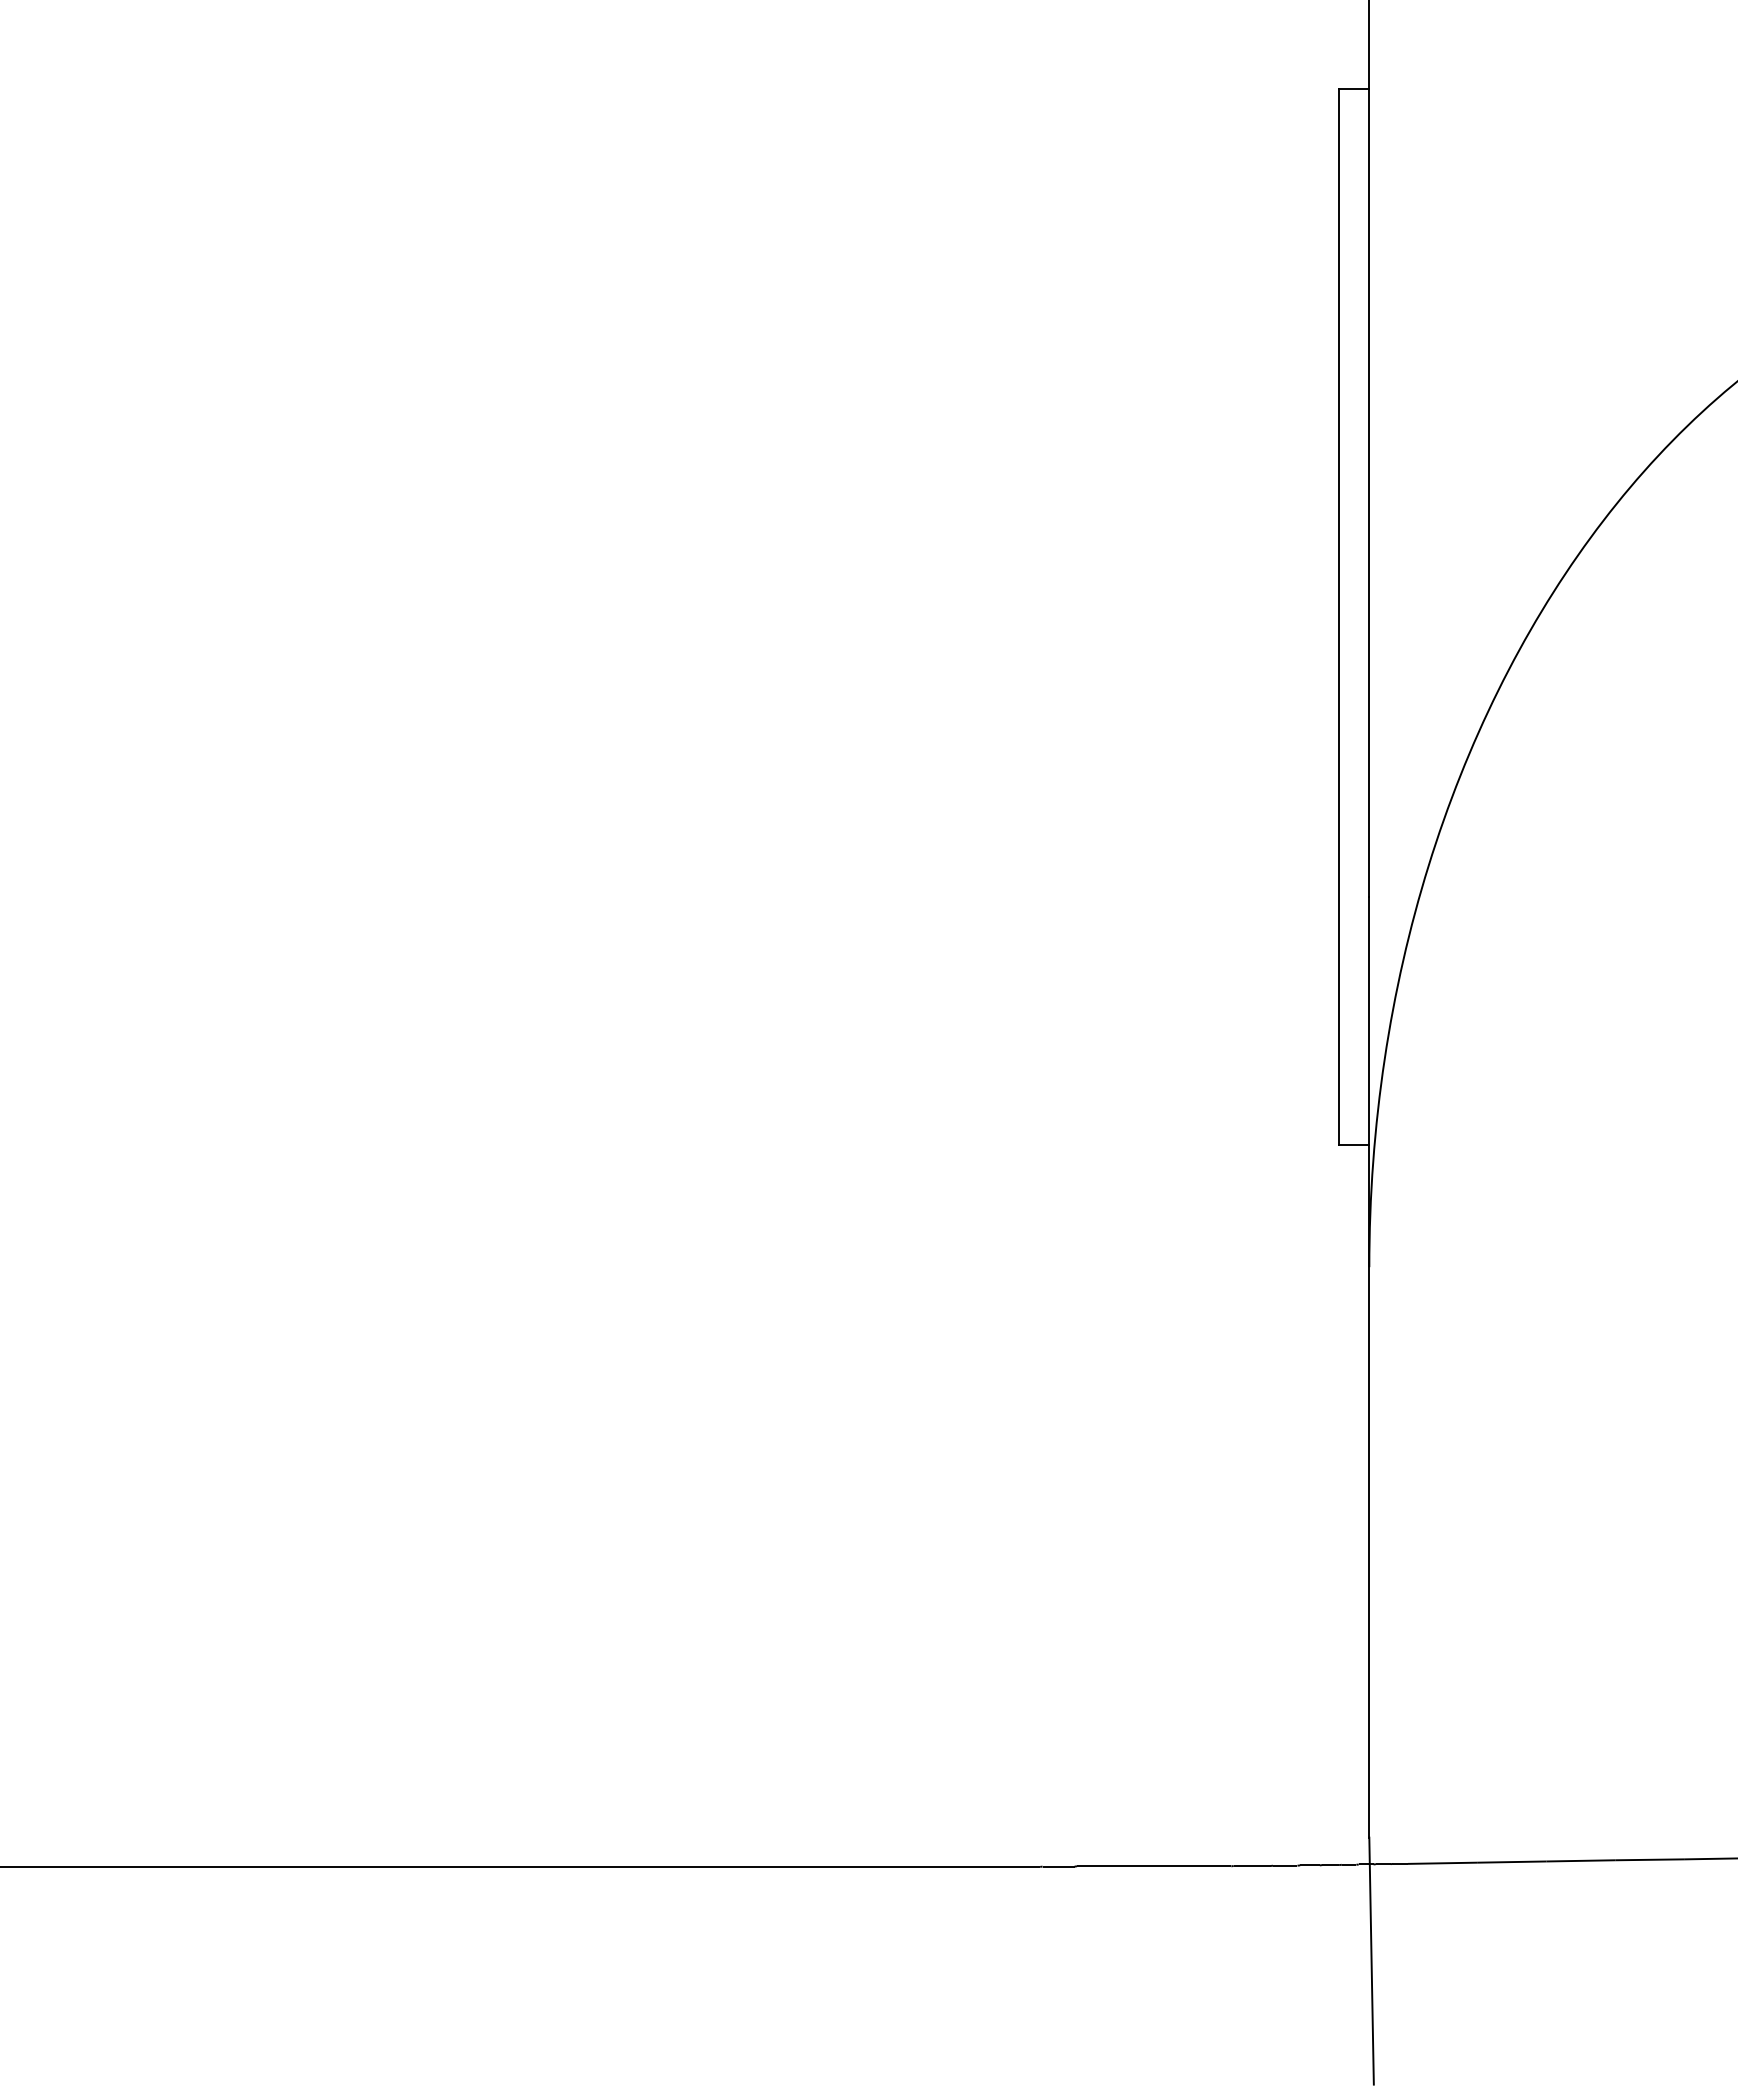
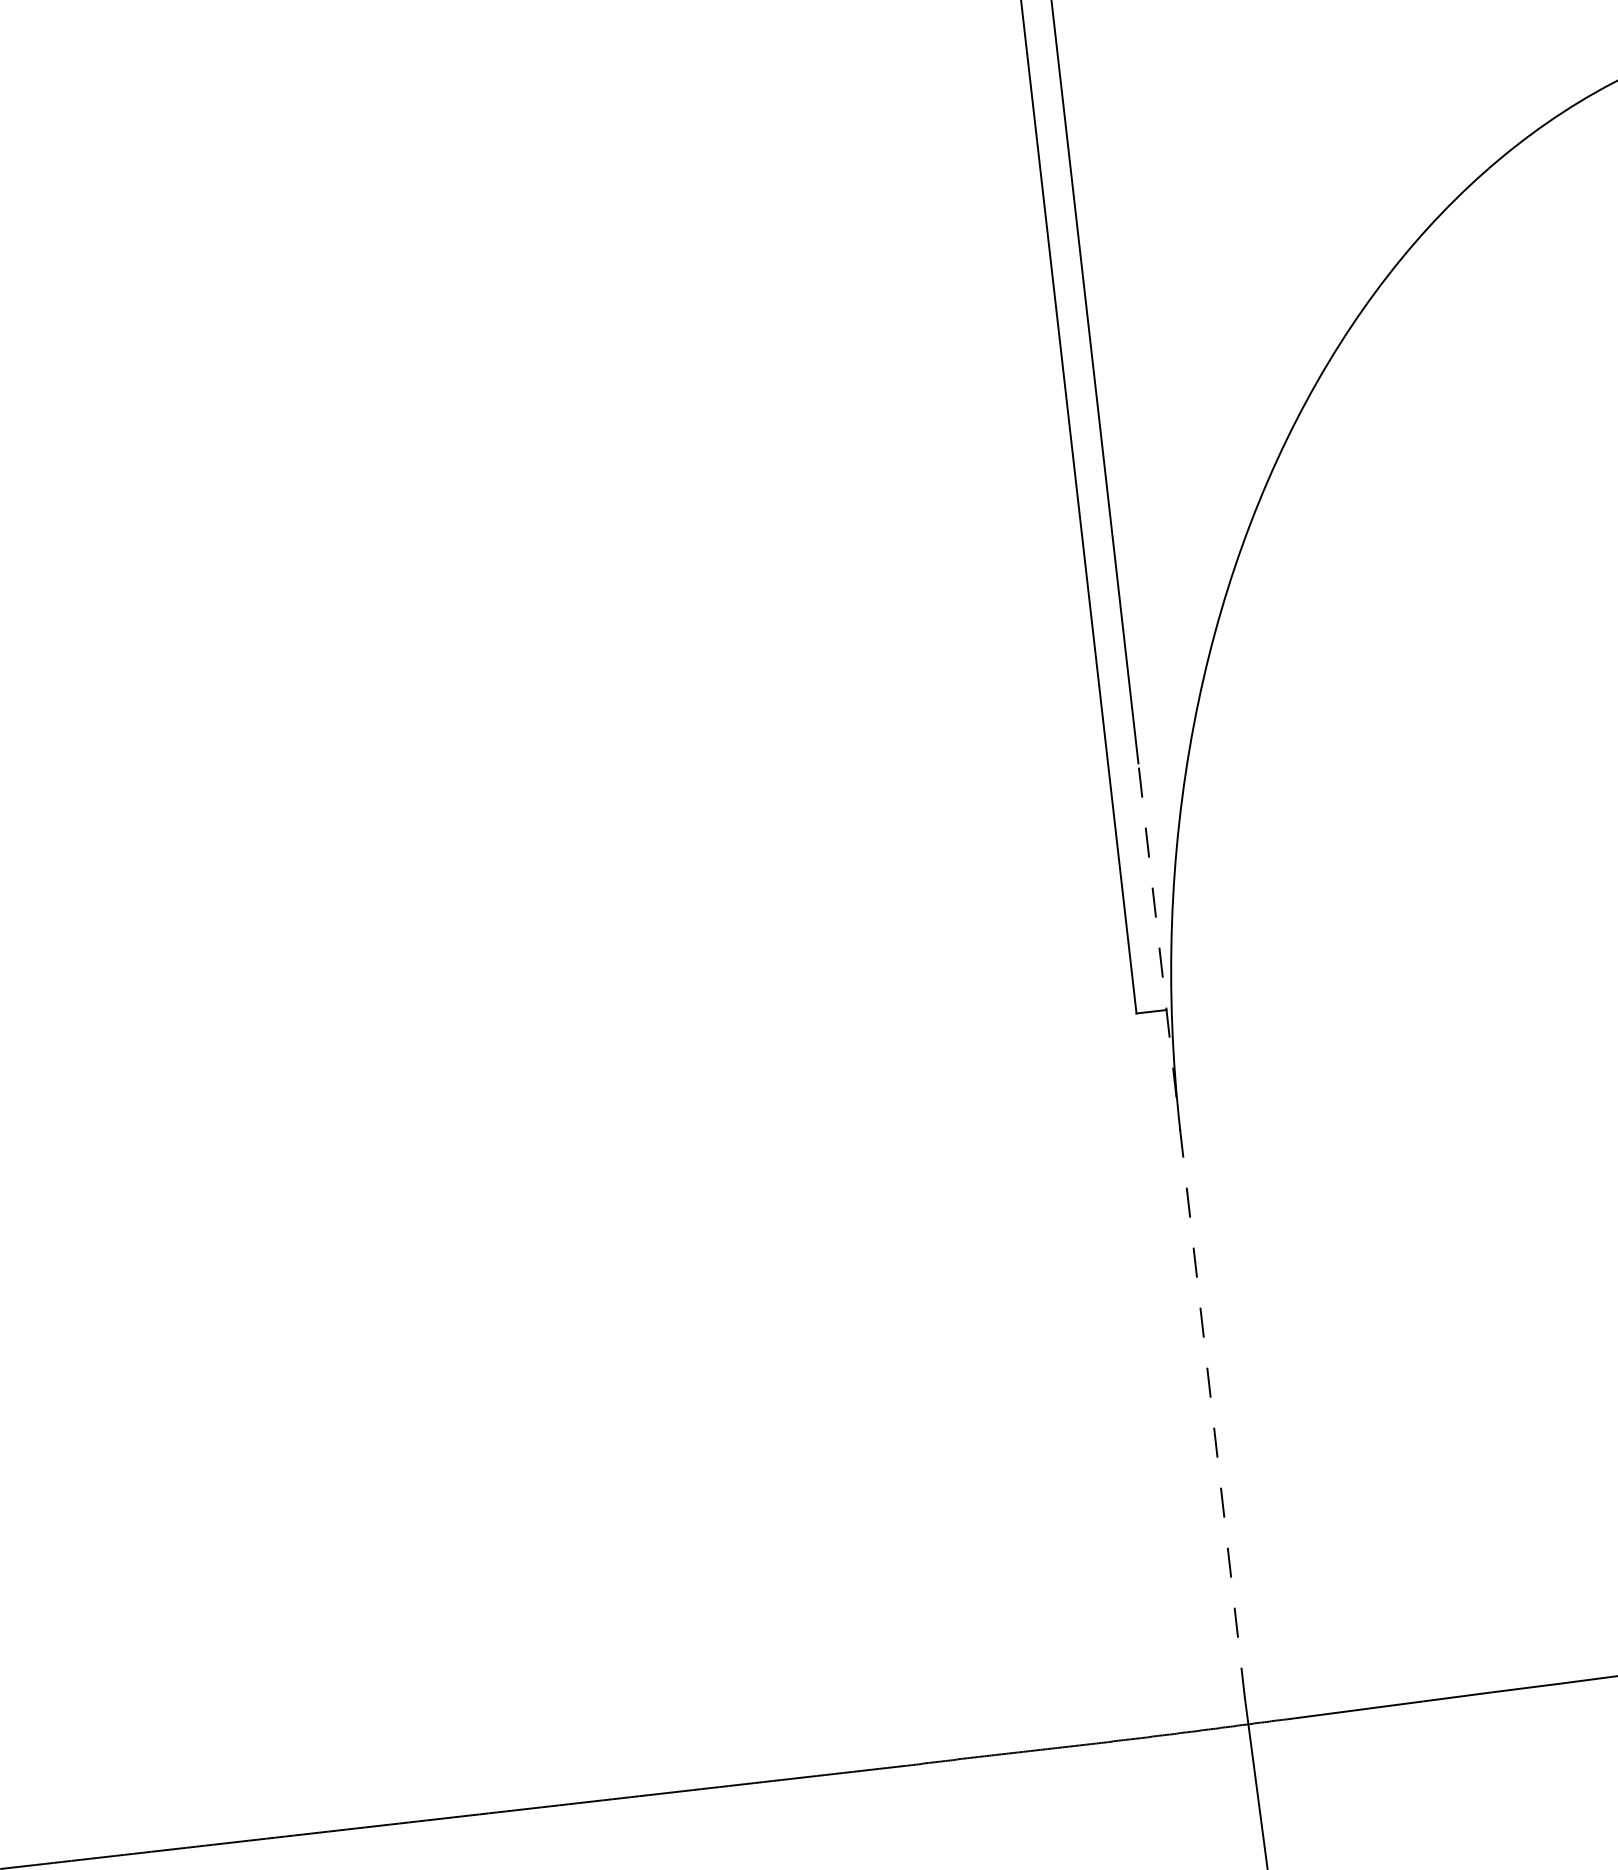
line: (1369, 1366) -> (1191, 1229), solid -> dashed

